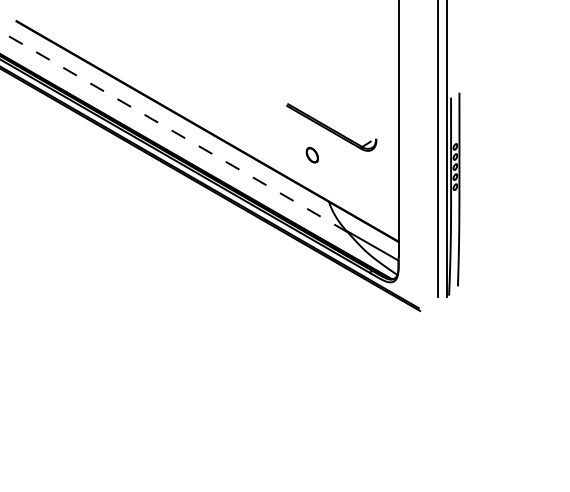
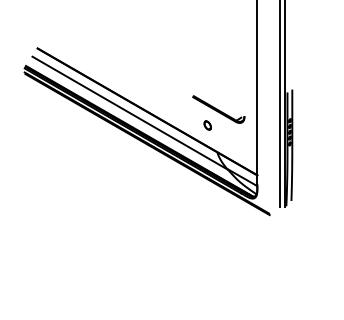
line: (178, 134) -> (130, 113), dashed -> solid

